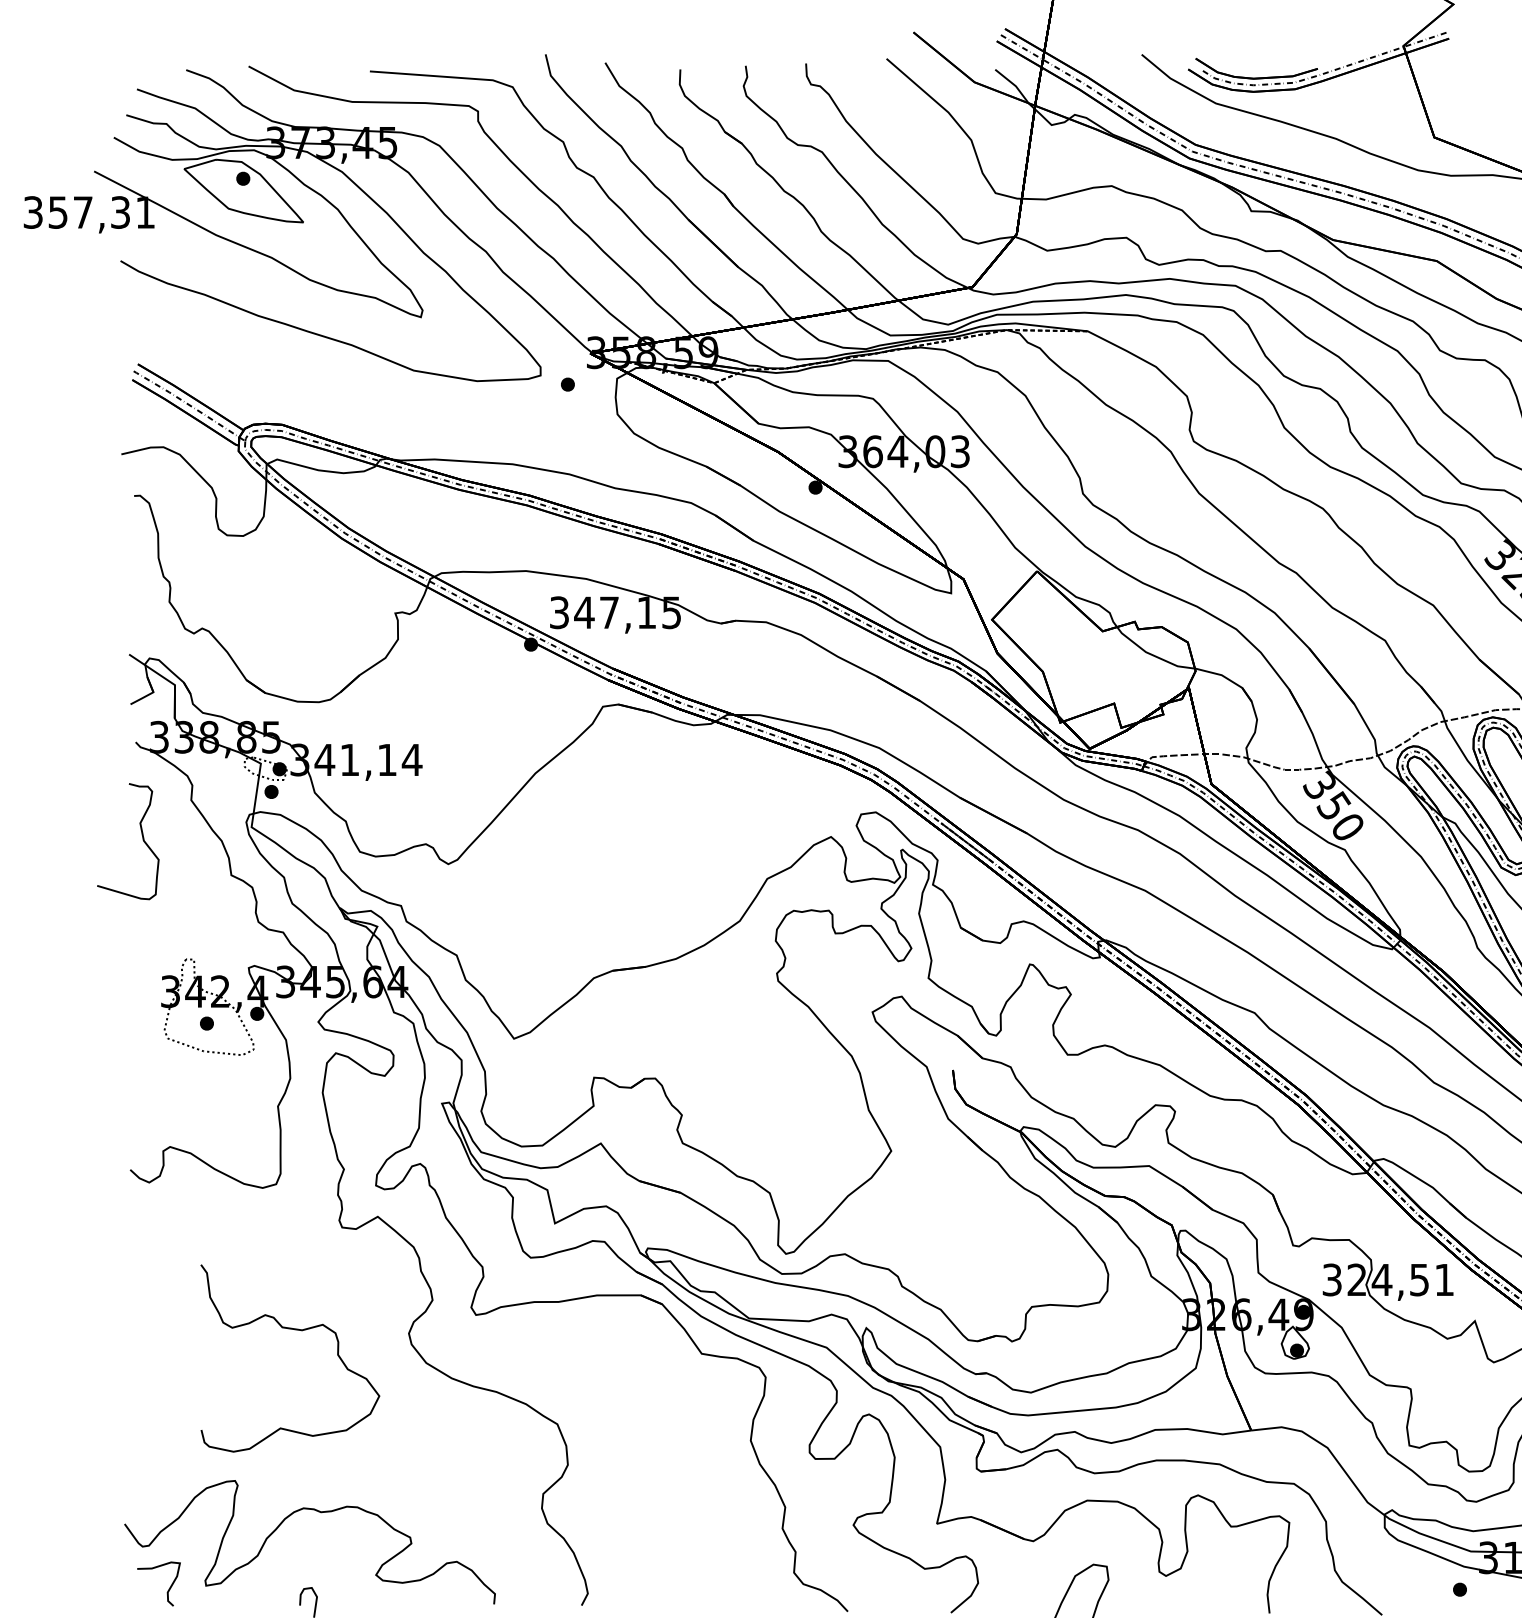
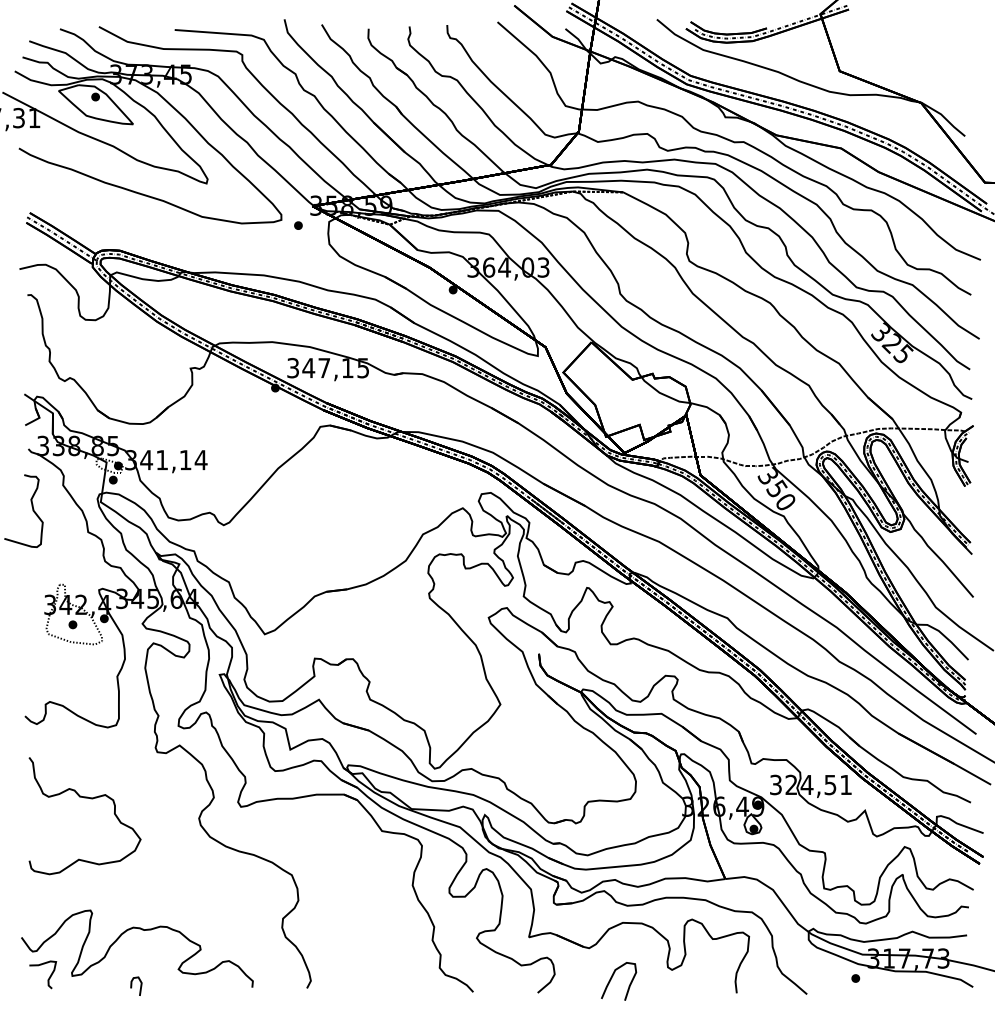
curve: (289, 1330) -> (84, 798), moved

